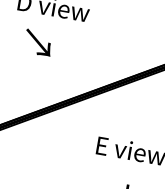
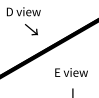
text: (38, 42) -> (31, 29), moved

